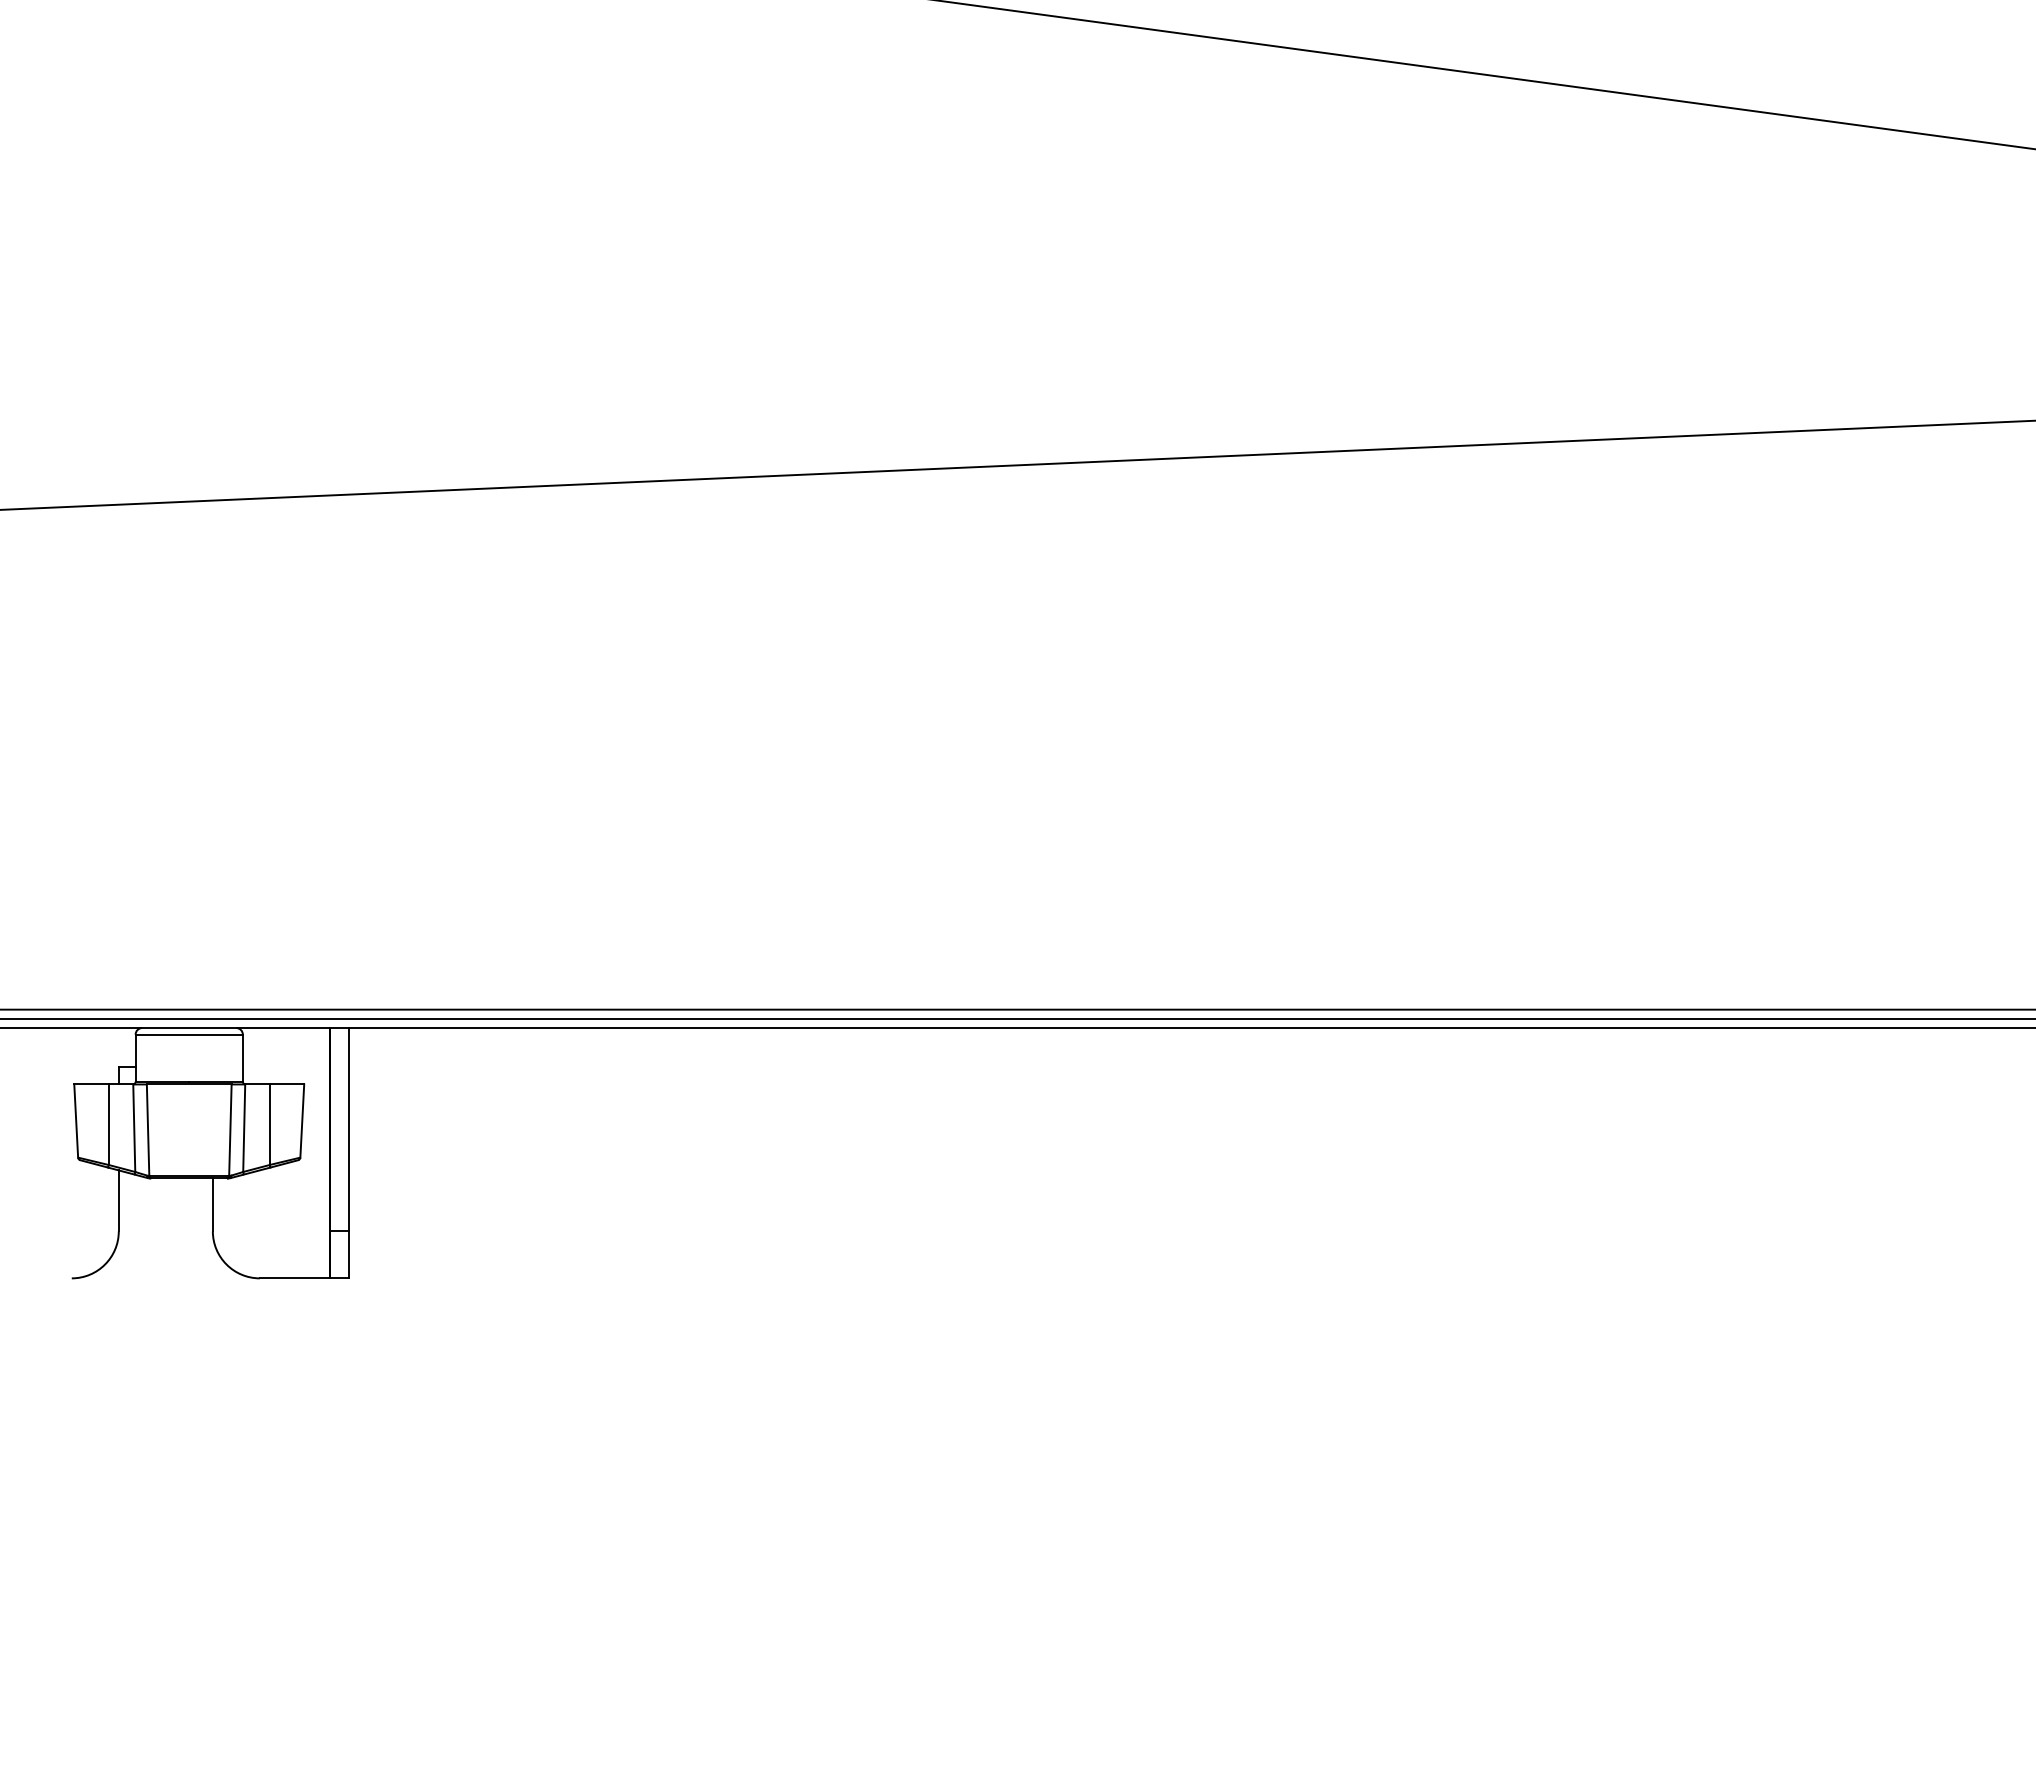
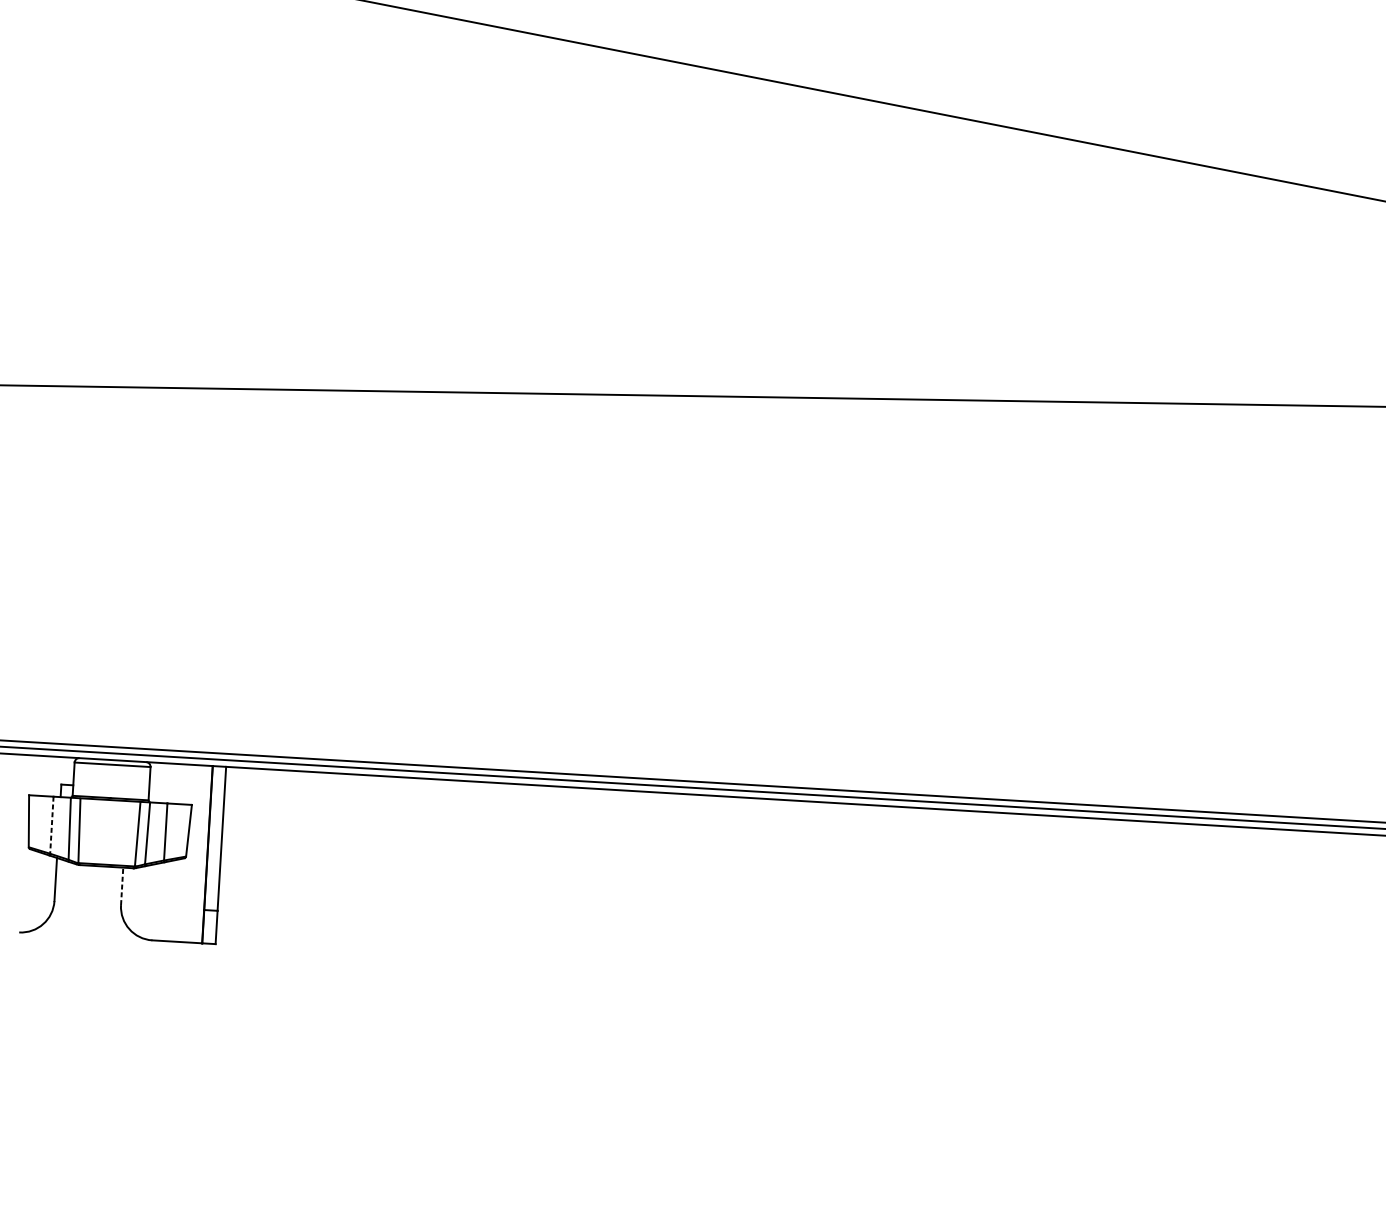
line: (108, 1125) -> (51, 825), solid -> dashed
line: (212, 1204) -> (121, 886), solid -> dashed

